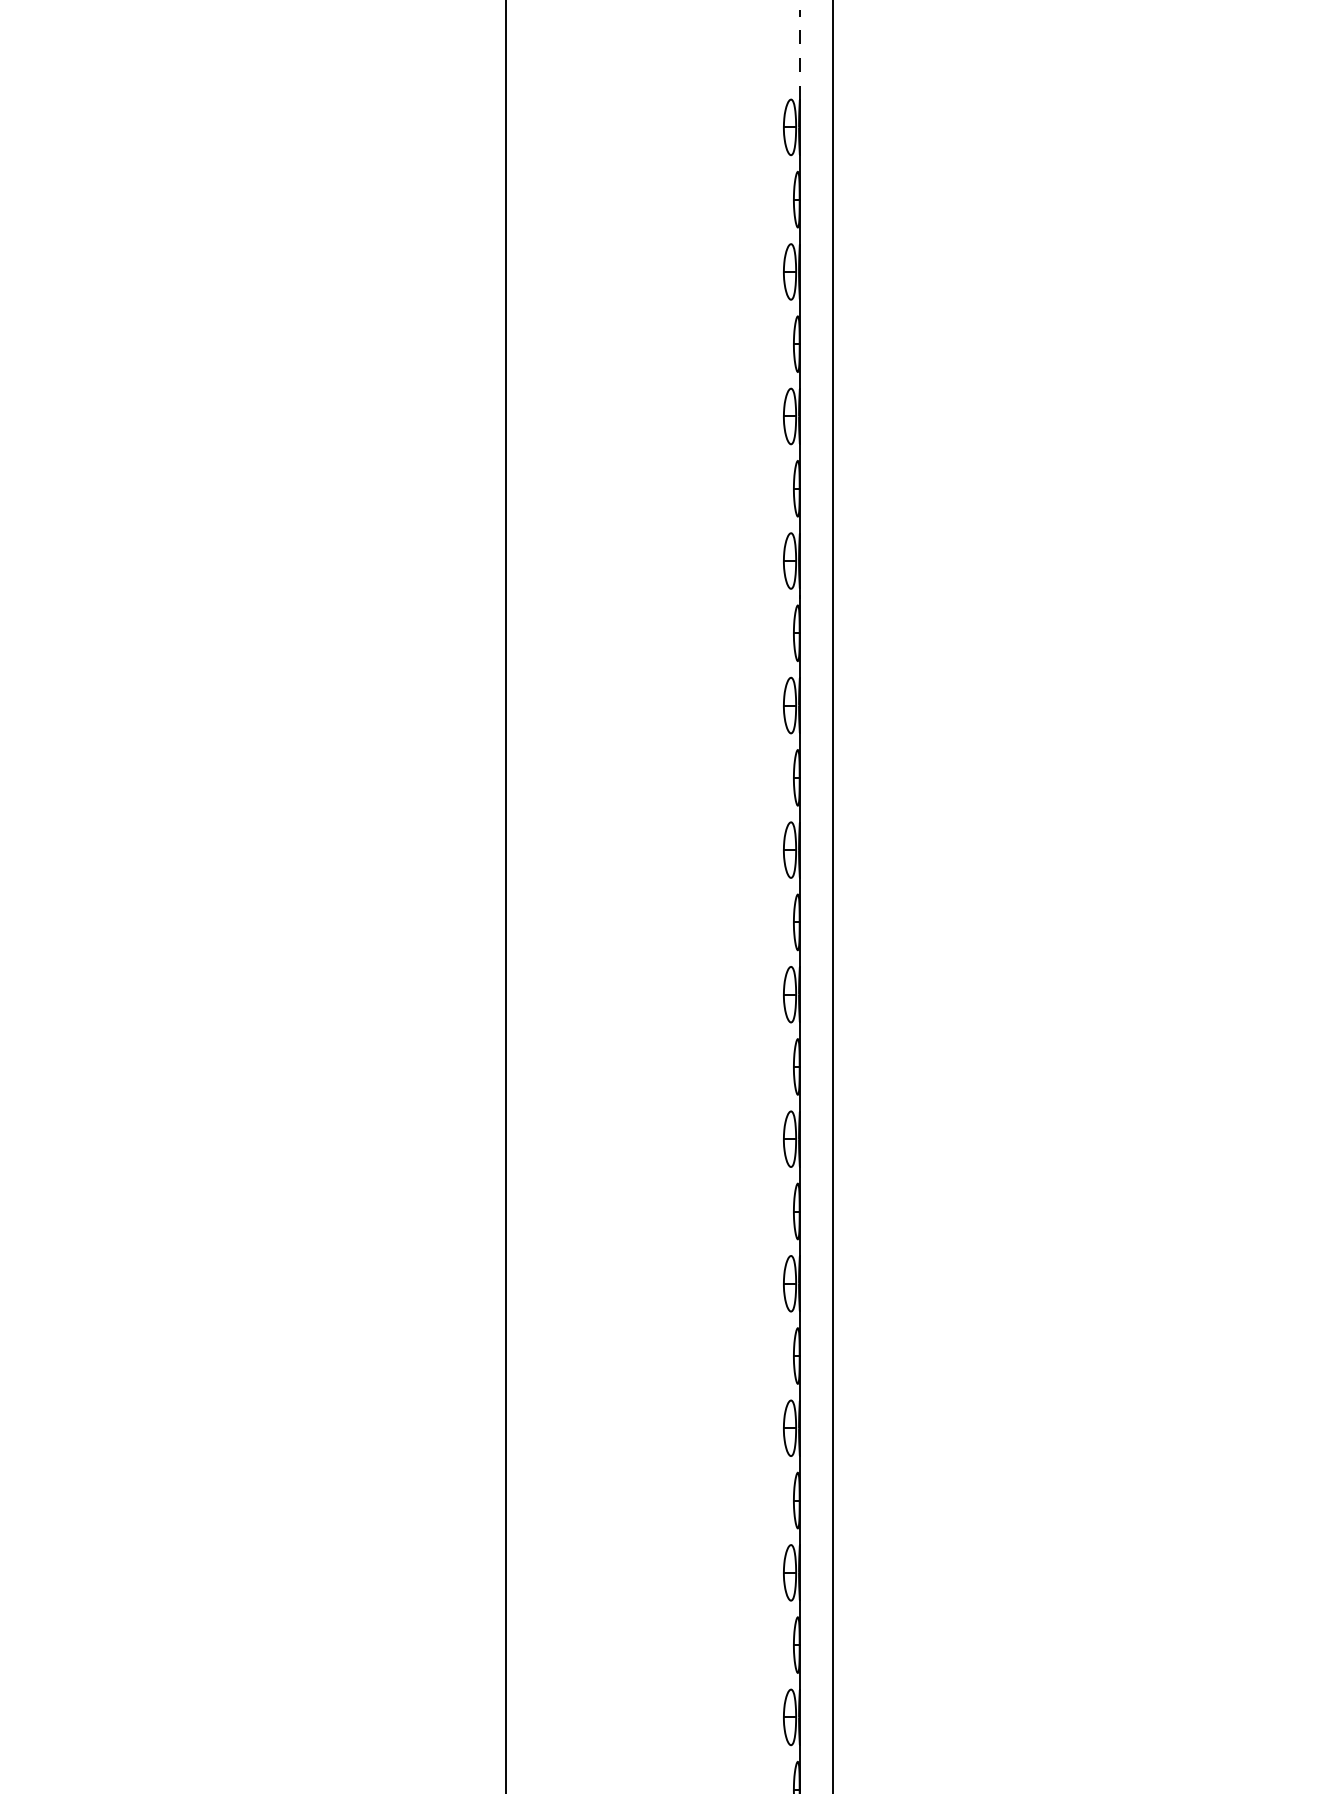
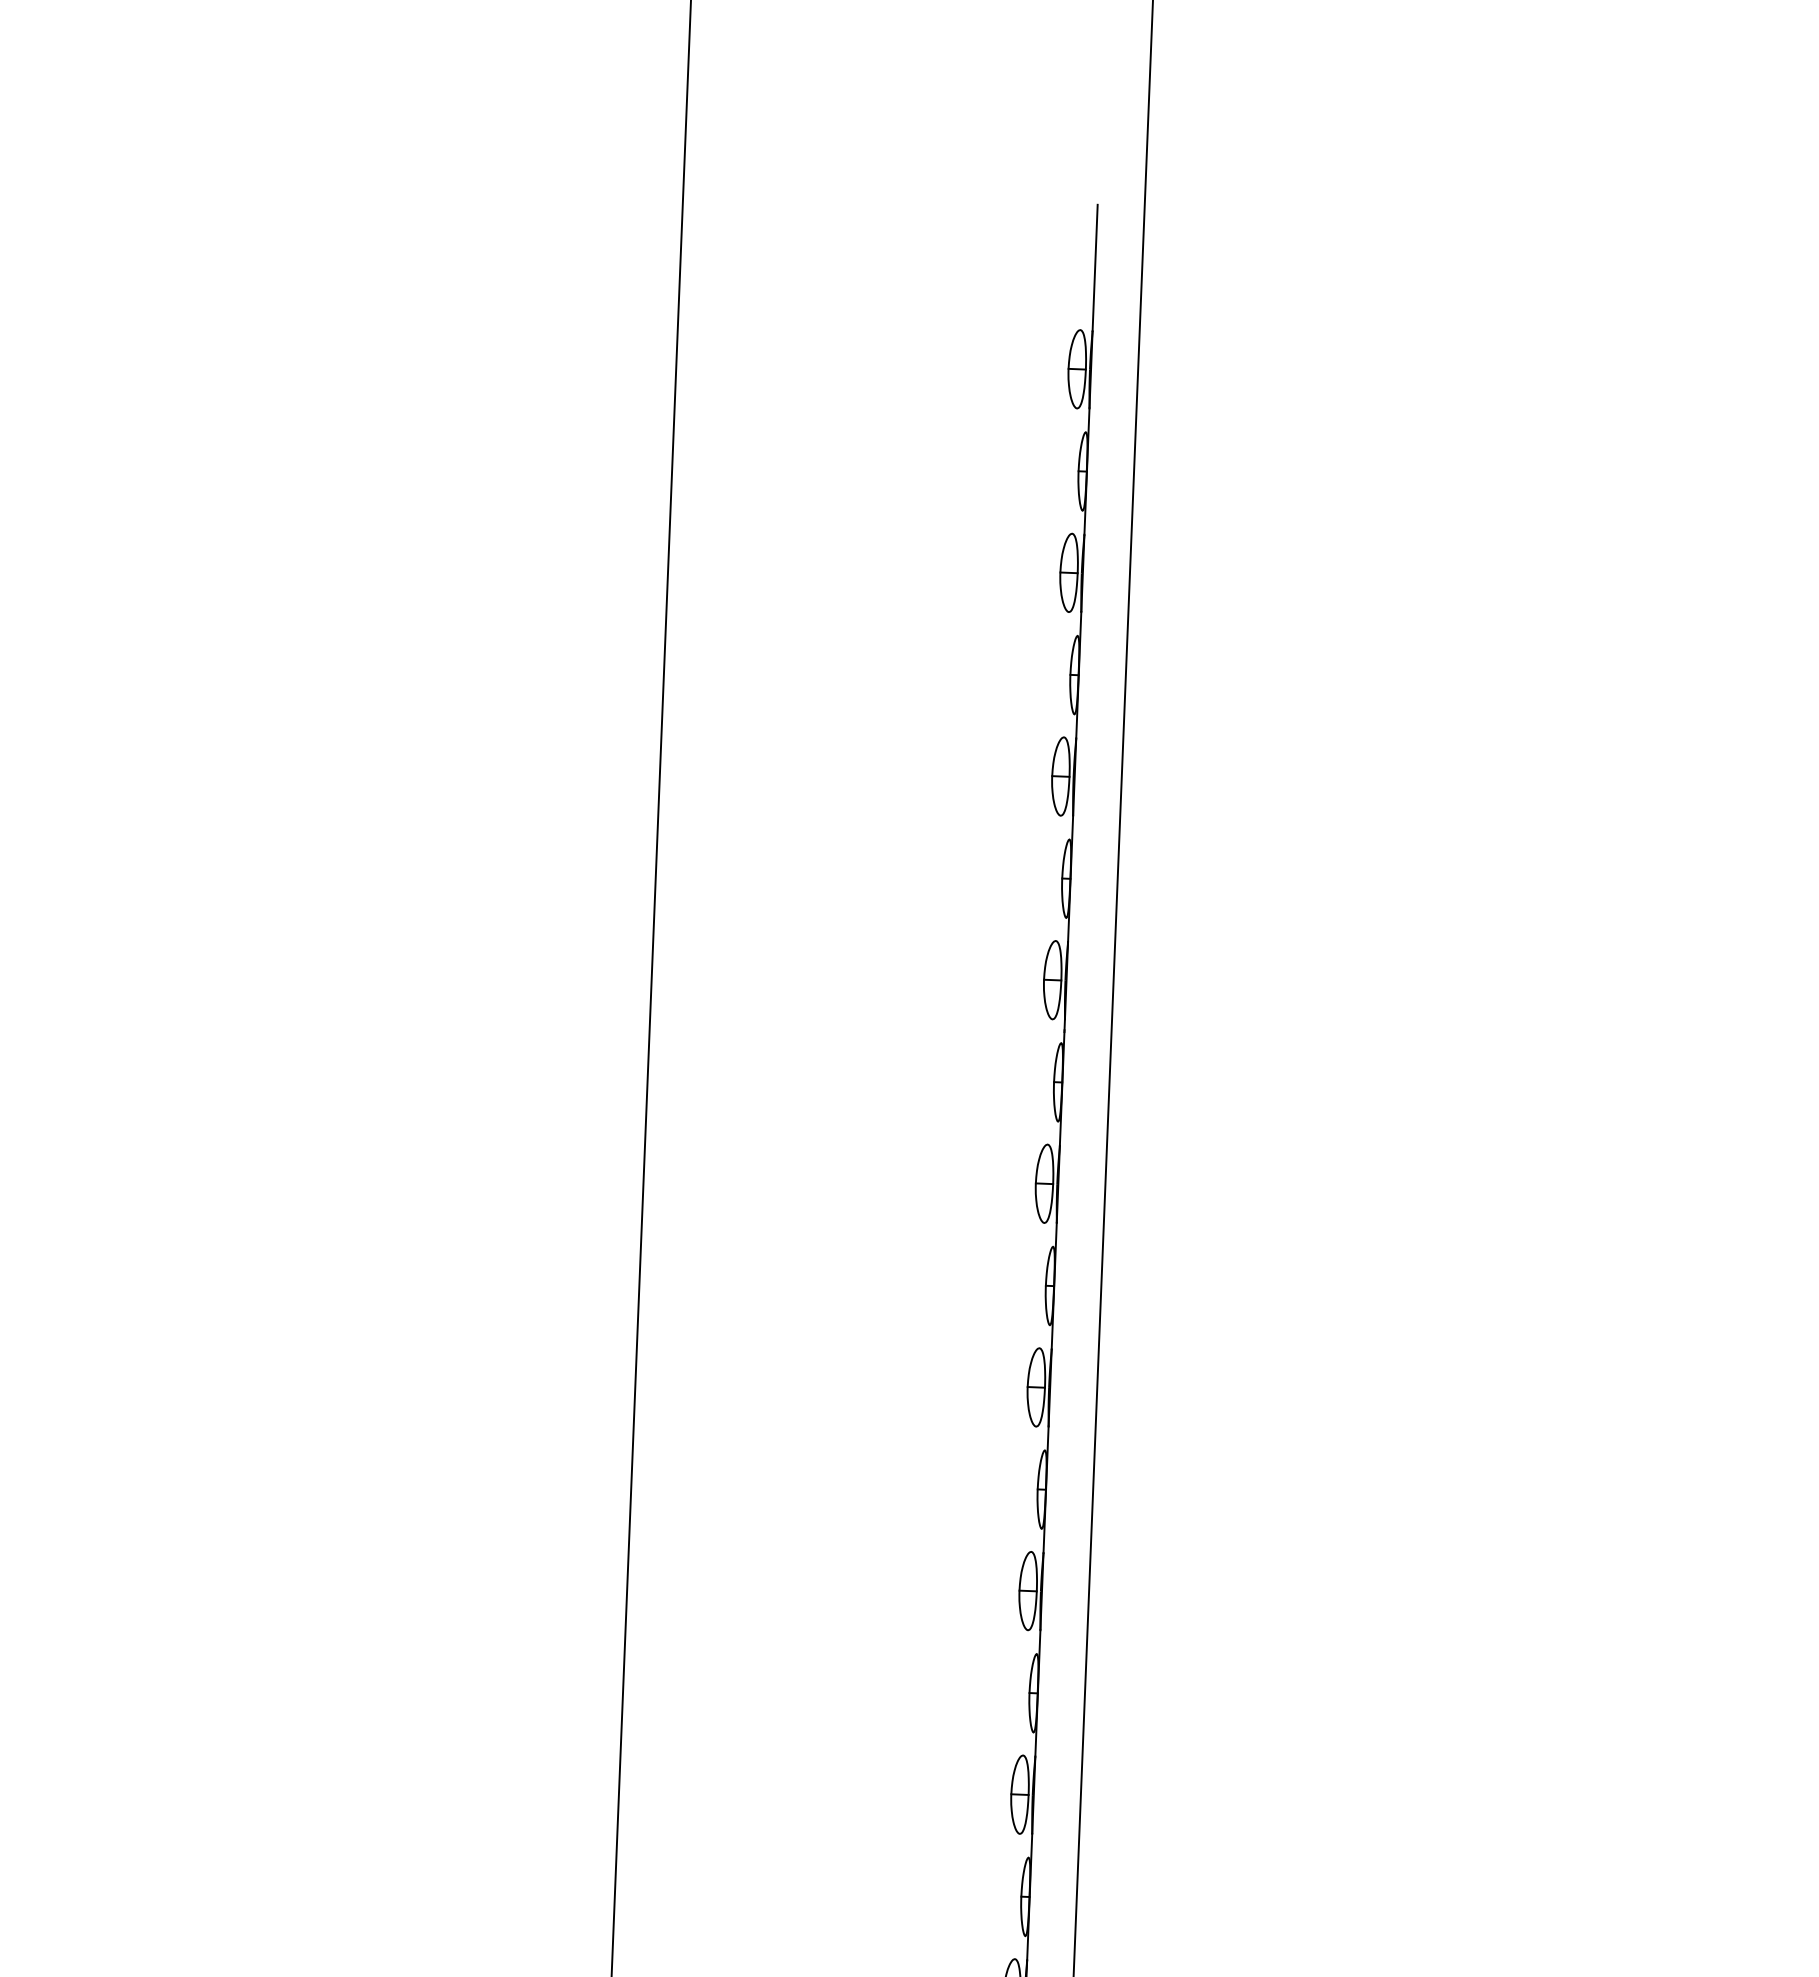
line: (799, 55) -> (1094, 268), dashed -> solid

